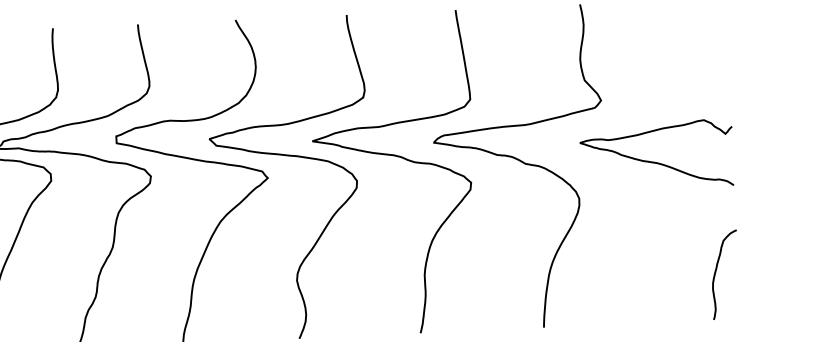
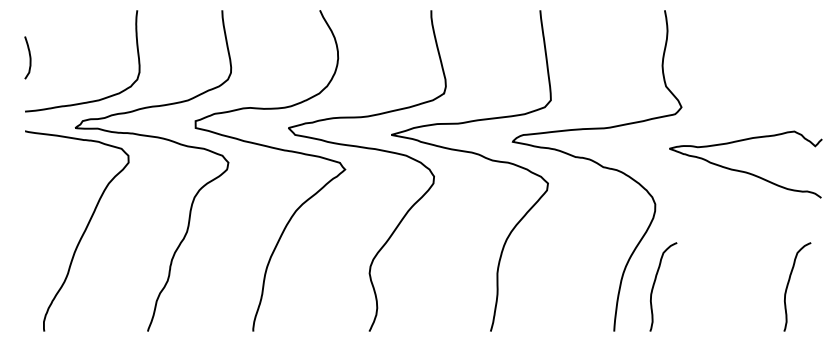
curve: (653, 161) -> (742, 170), moved
curve: (582, 276) -> (655, 282), added

